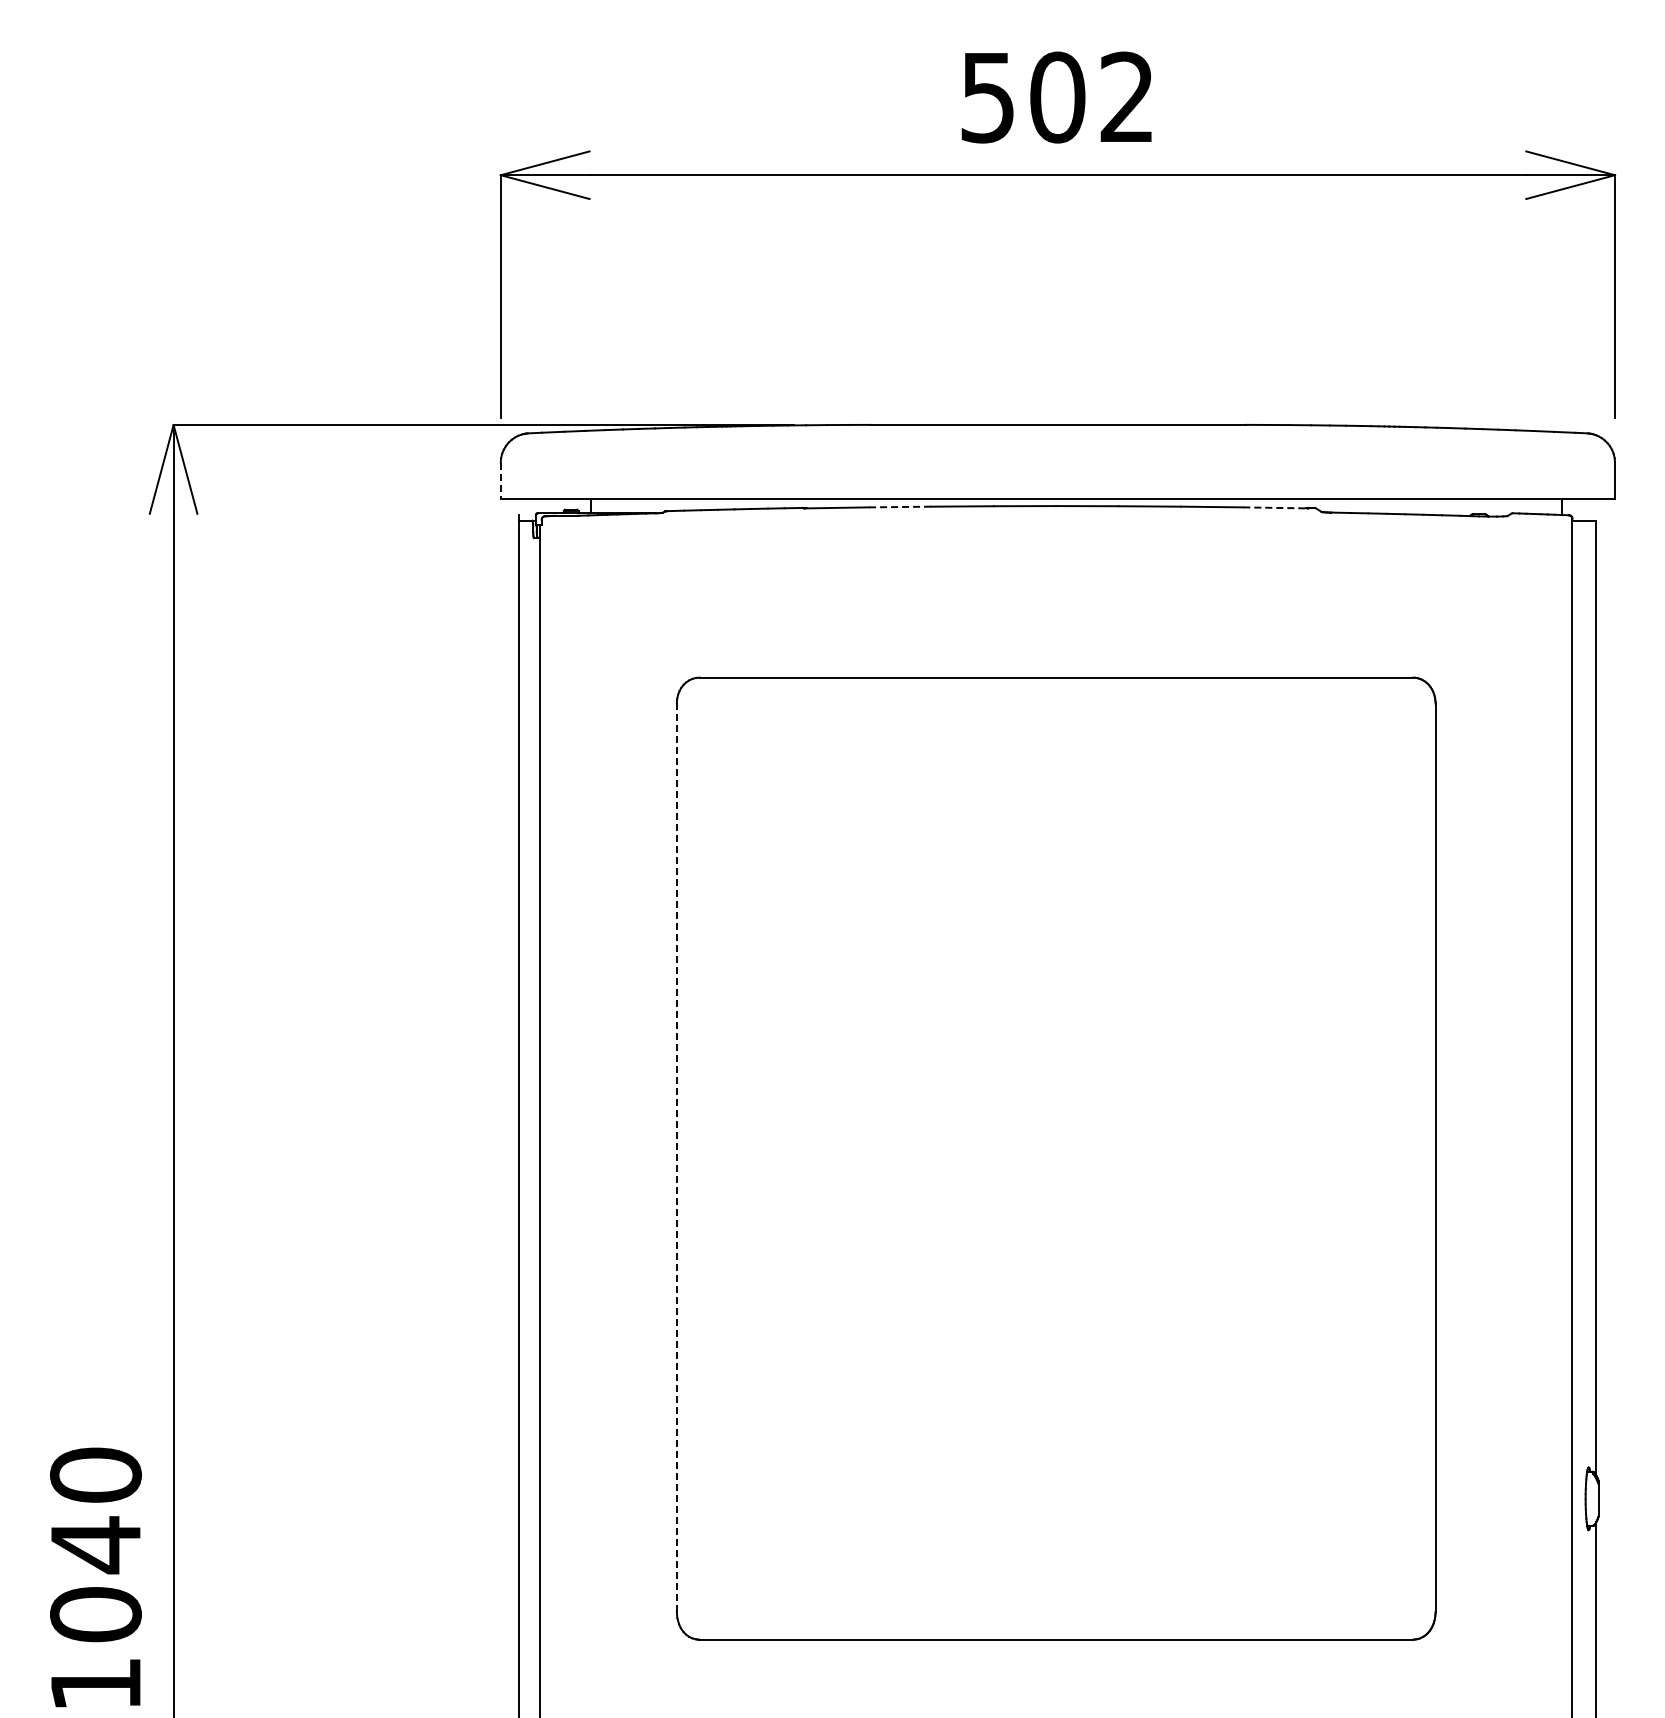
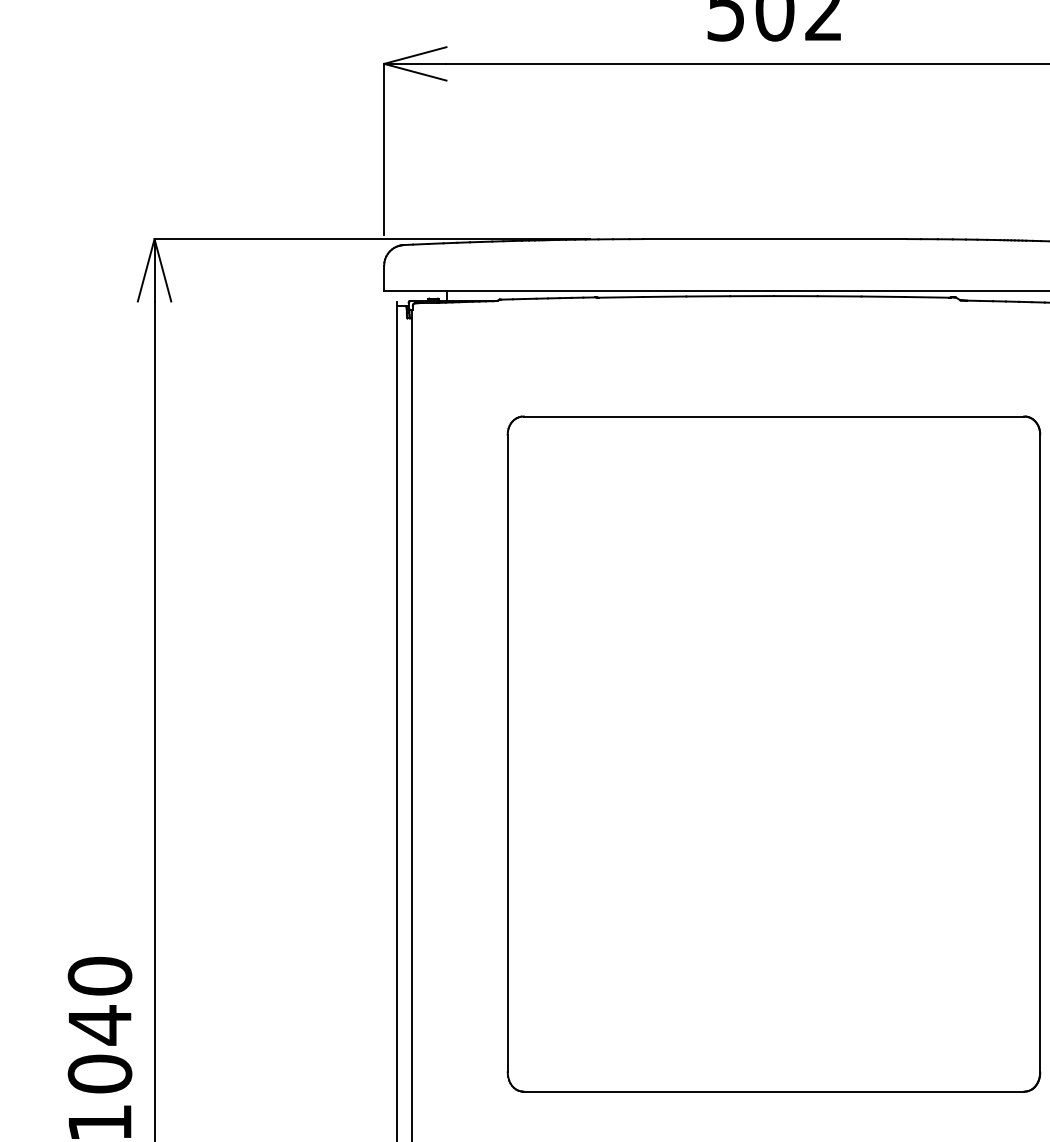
line: (500, 480) -> (383, 278), dashed -> solid
line: (900, 507) -> (664, 297), dashed -> solid
line: (1274, 507) -> (927, 297), dashed -> solid
line: (676, 1158) -> (507, 753), dashed -> solid

